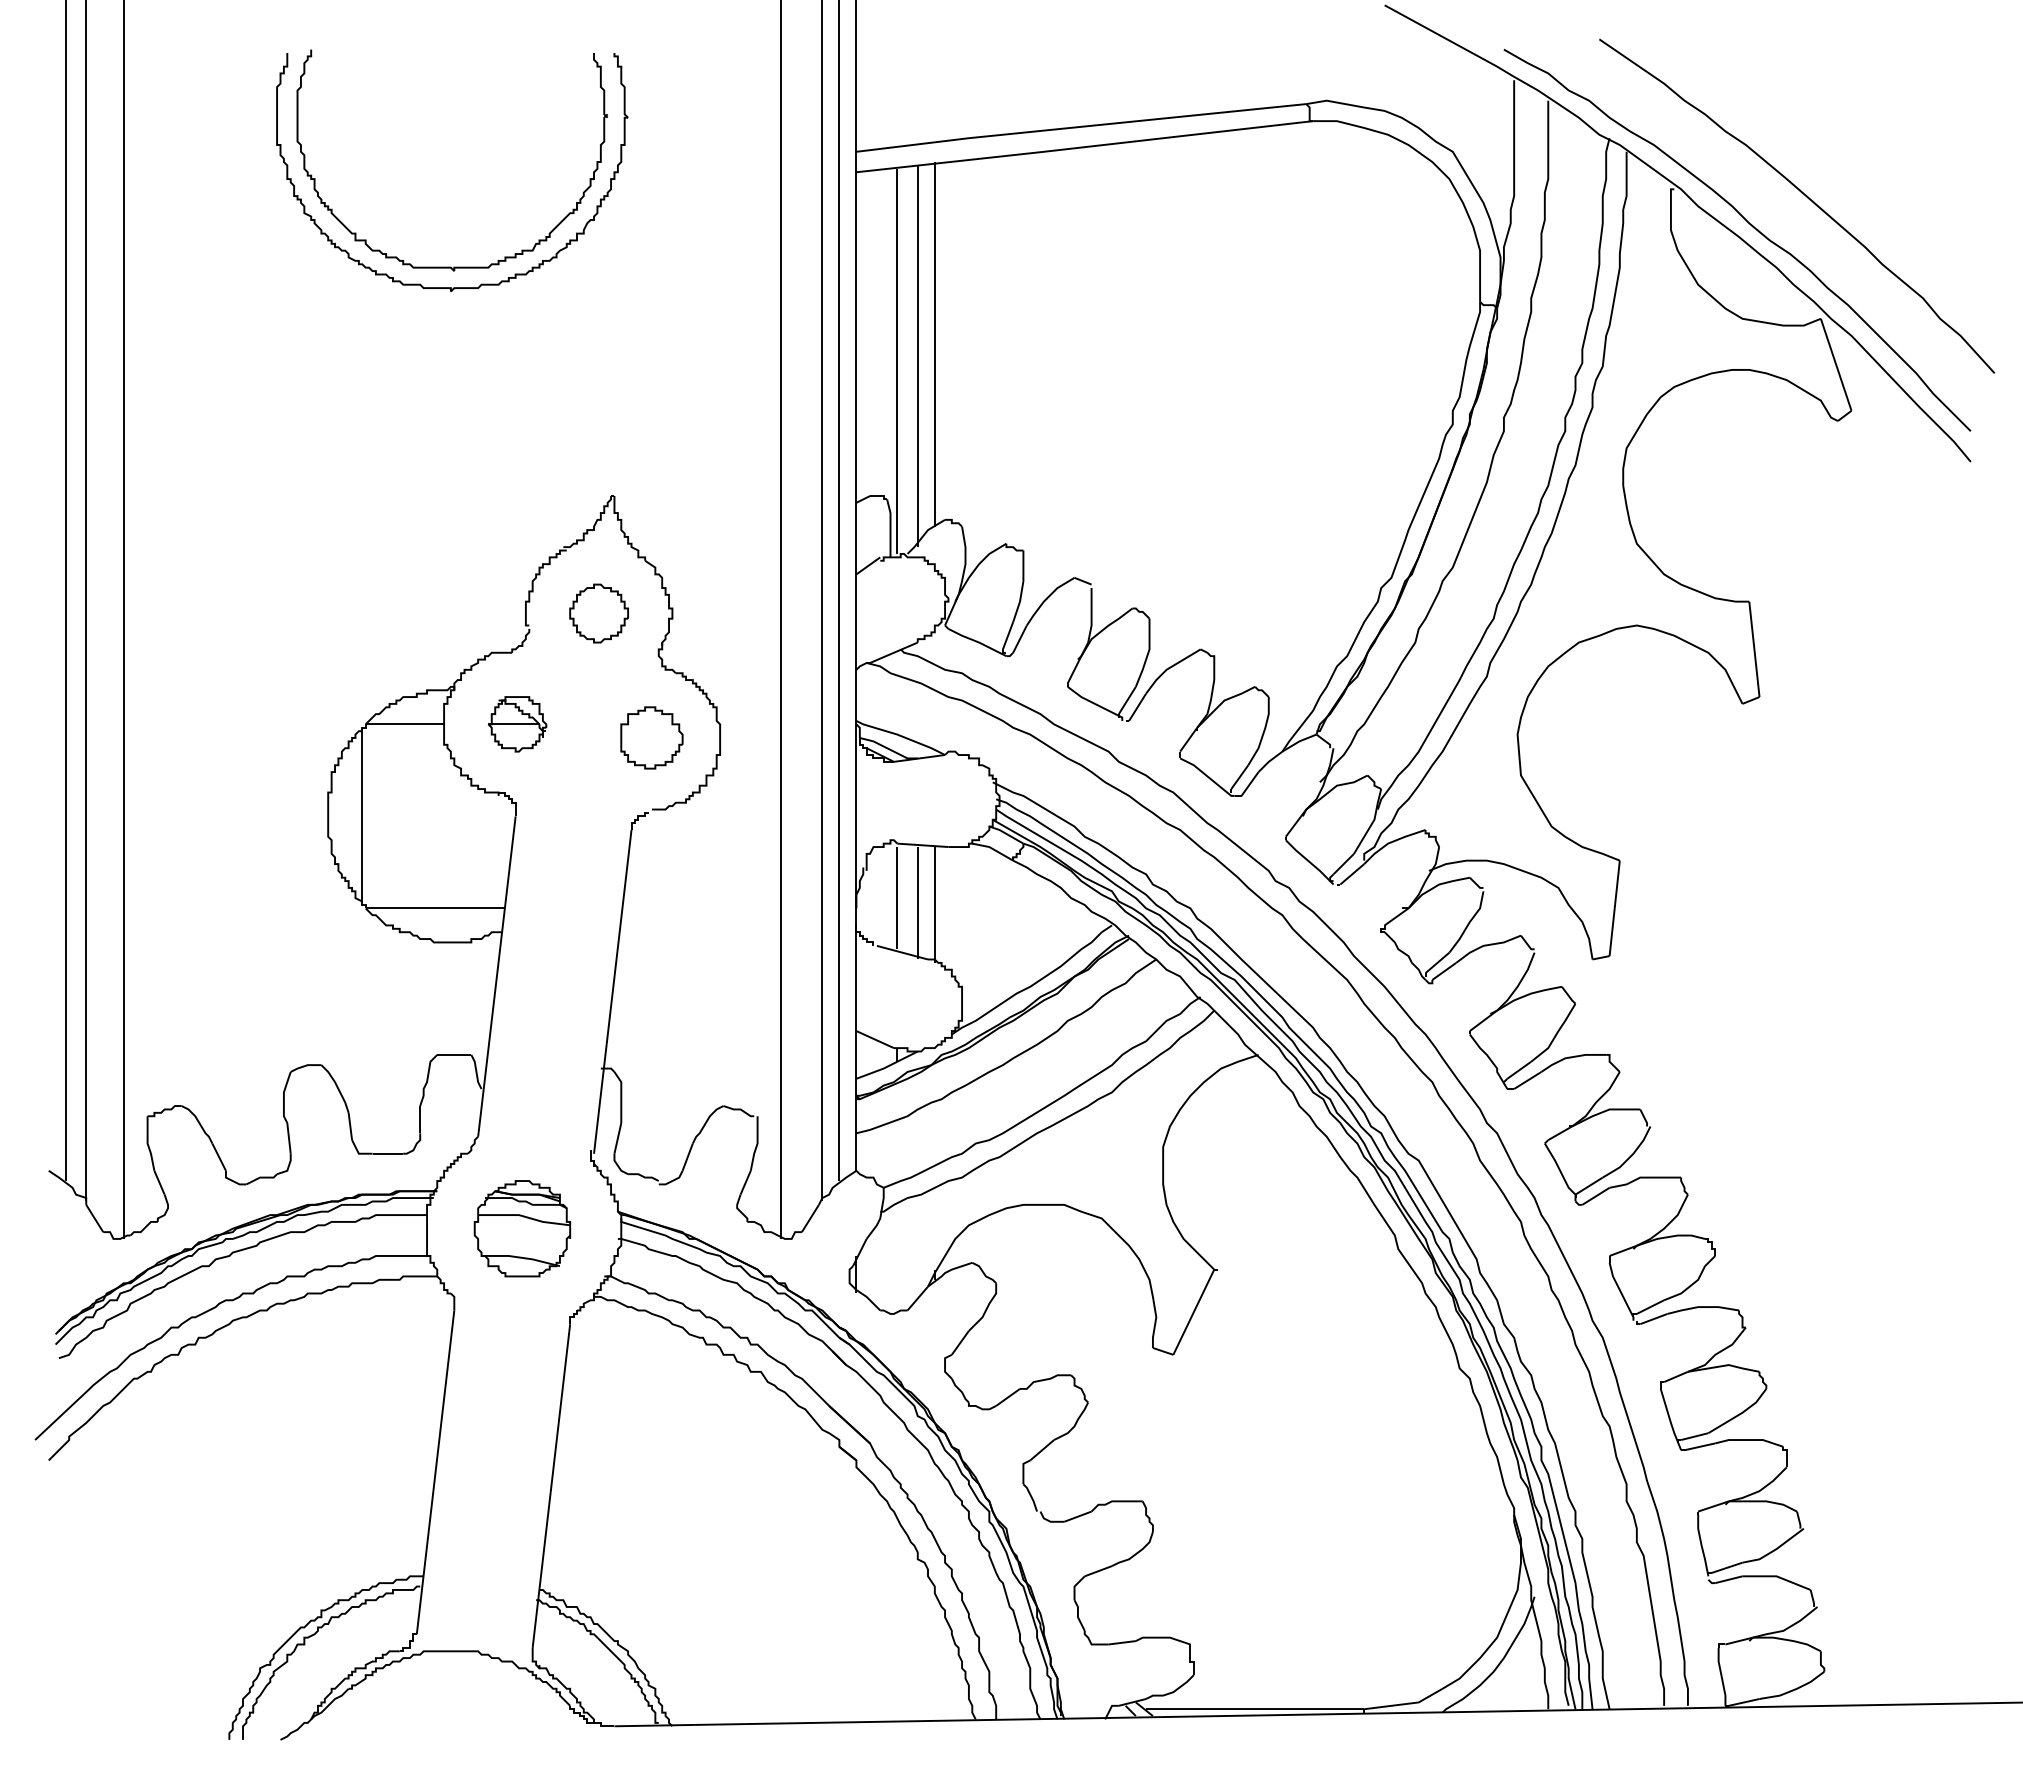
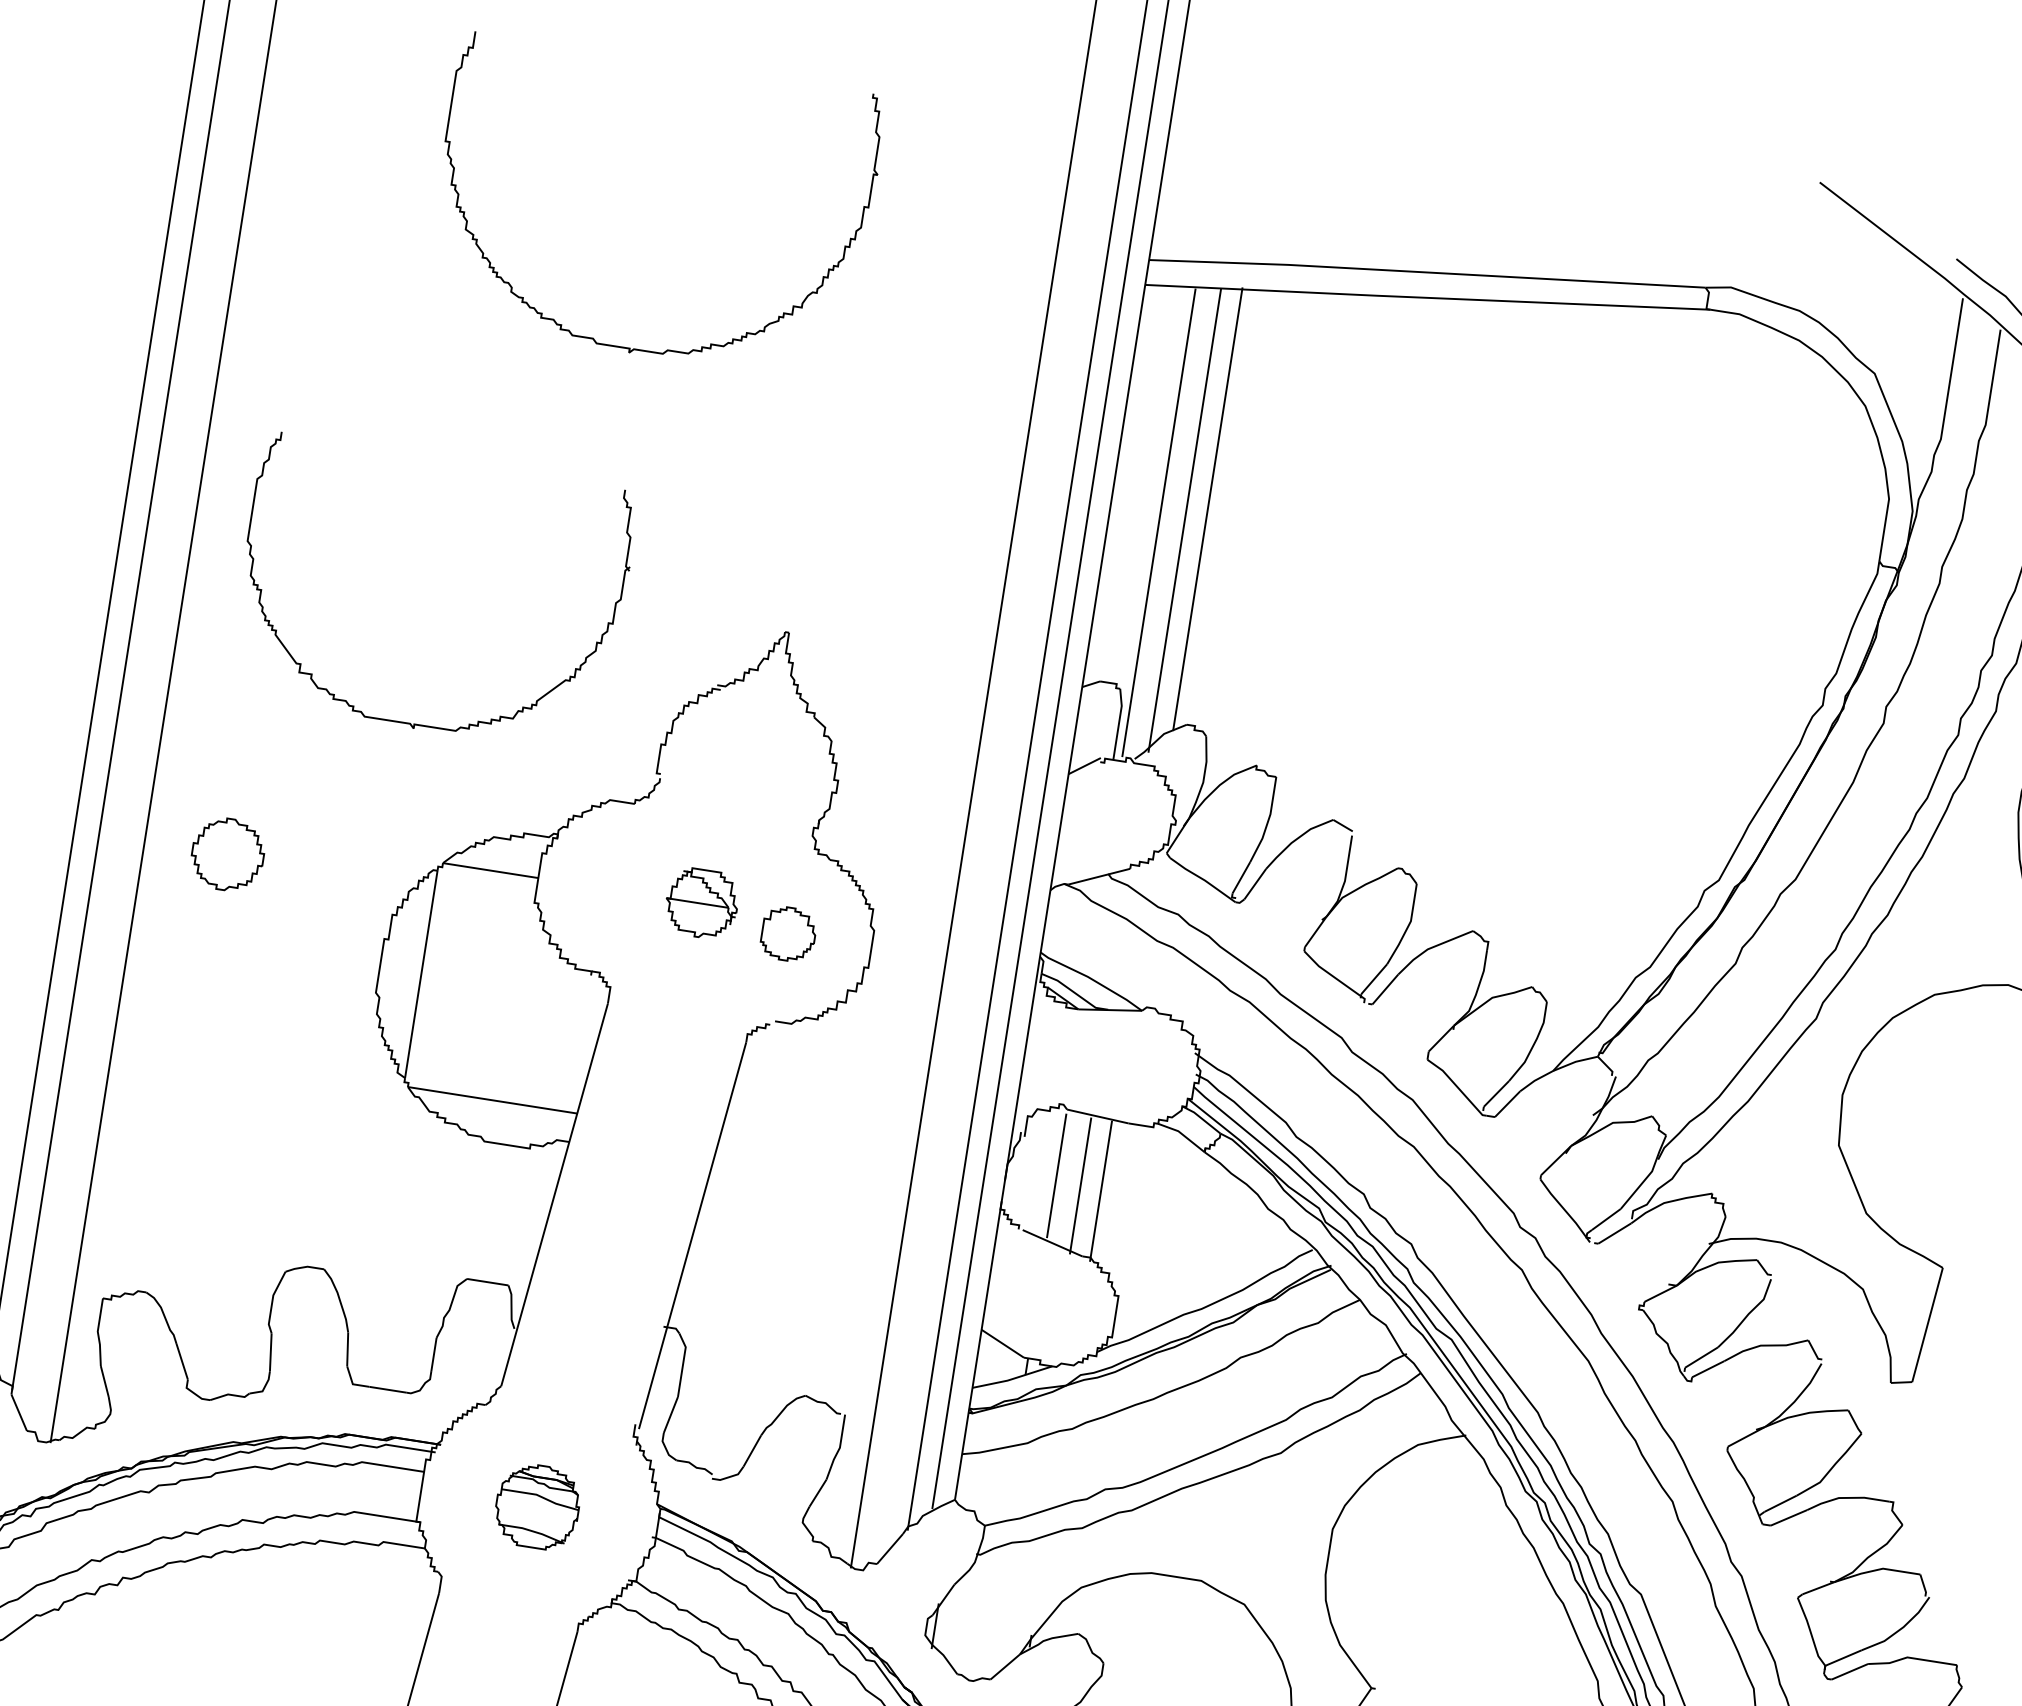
part: (451, 266) -> (411, 722), moved
part: (598, 613) -> (227, 854), moved
part: (517, 724) -> (701, 903), moved
part: (651, 737) -> (788, 933), size x0.7
part: (522, 1228) -> (537, 1506), size x0.7

